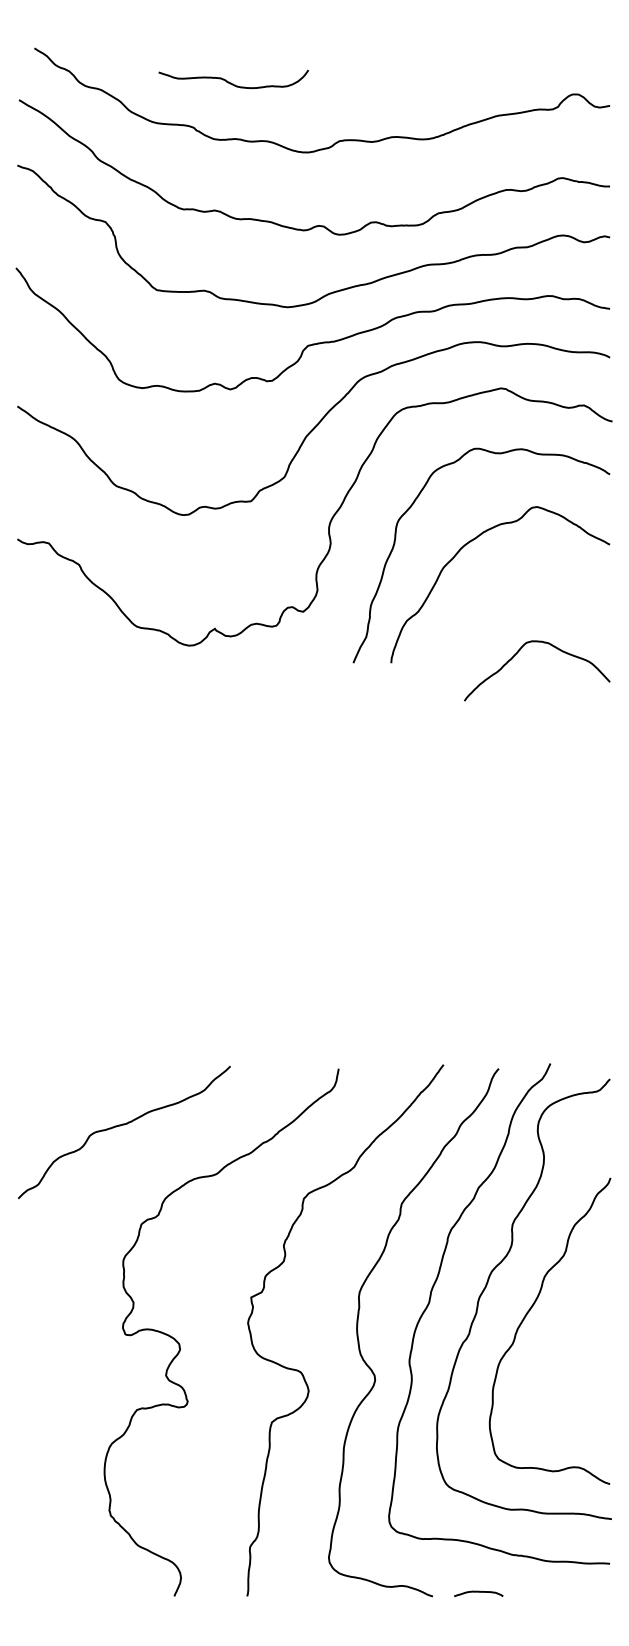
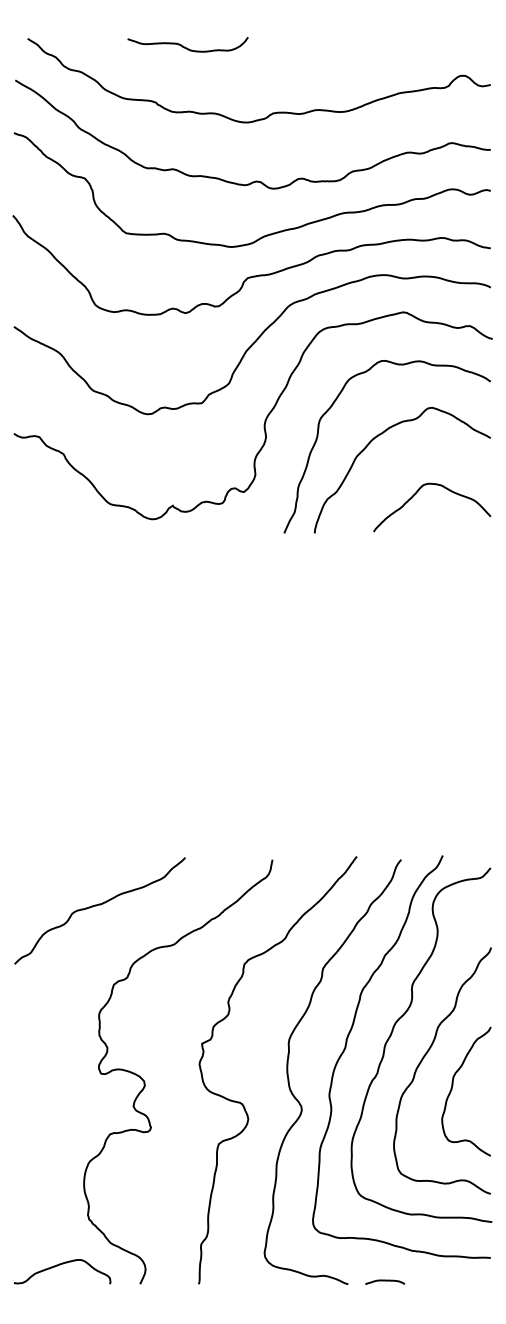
curve: (233, 82) -> (187, 47), moved
curve: (517, 654) -> (416, 494), moved
curve: (562, 1355) -> (452, 1090), added
curve: (75, 1573) -> (60, 1265), added

